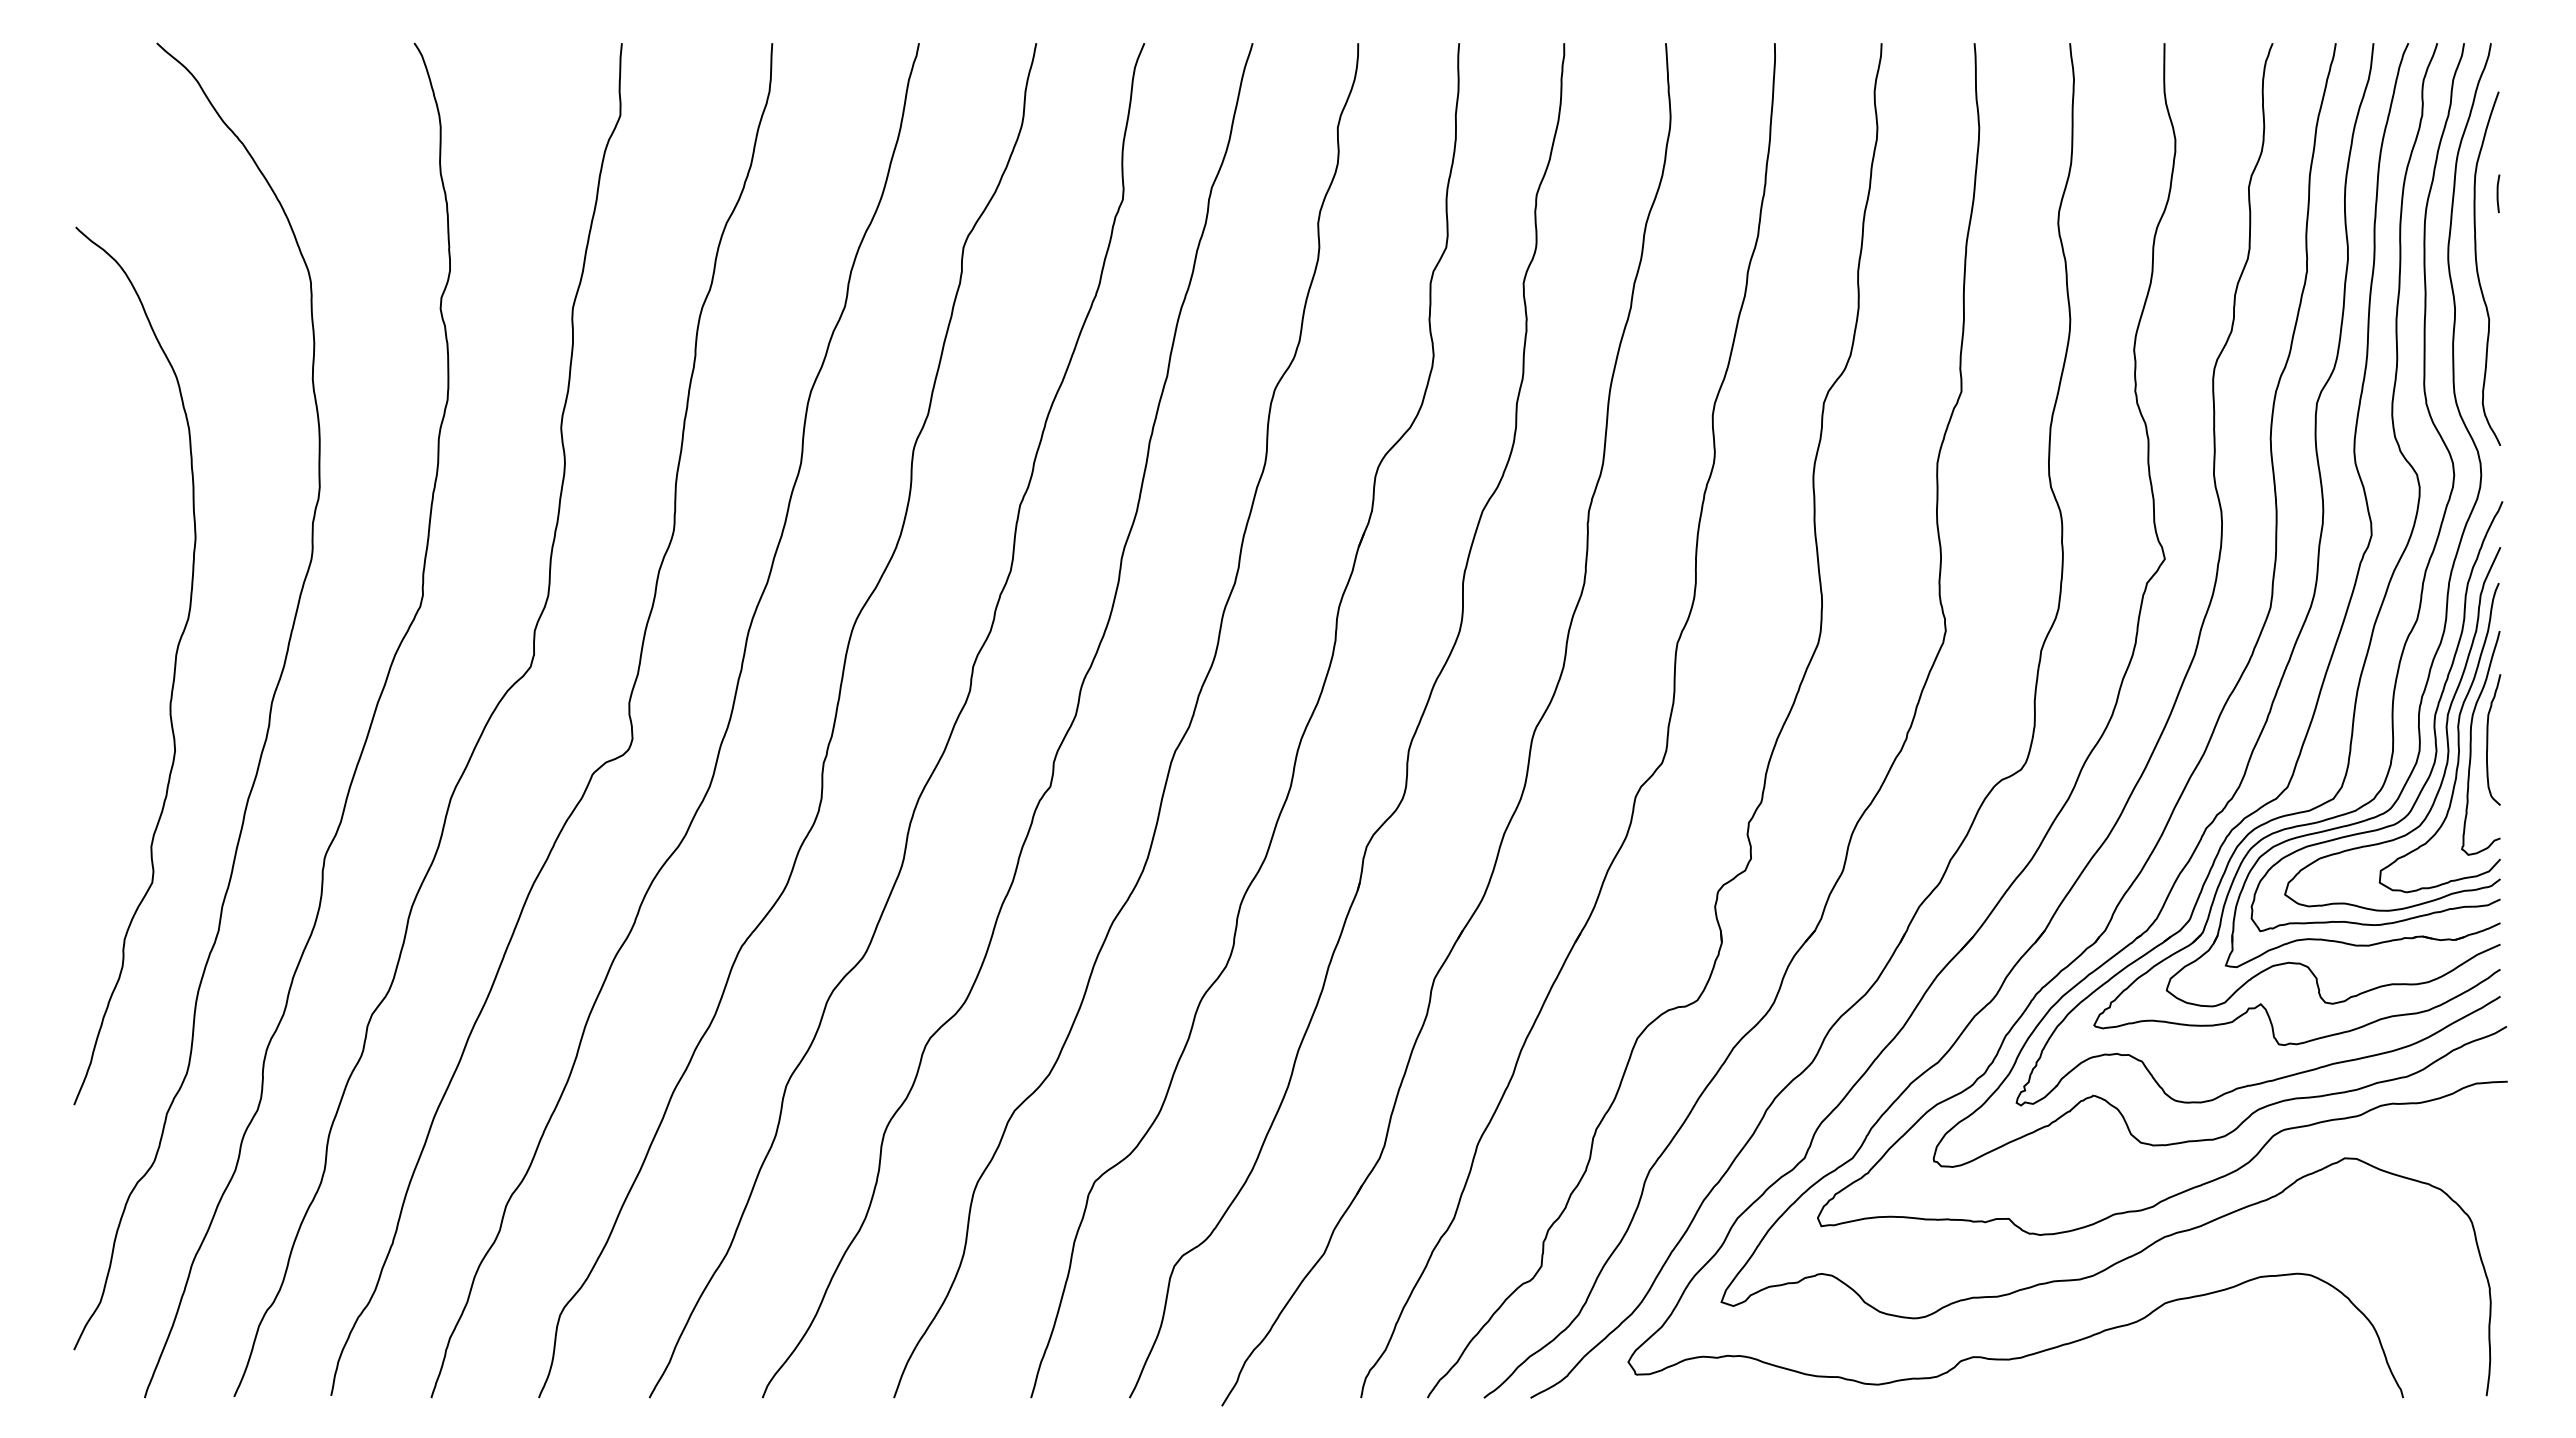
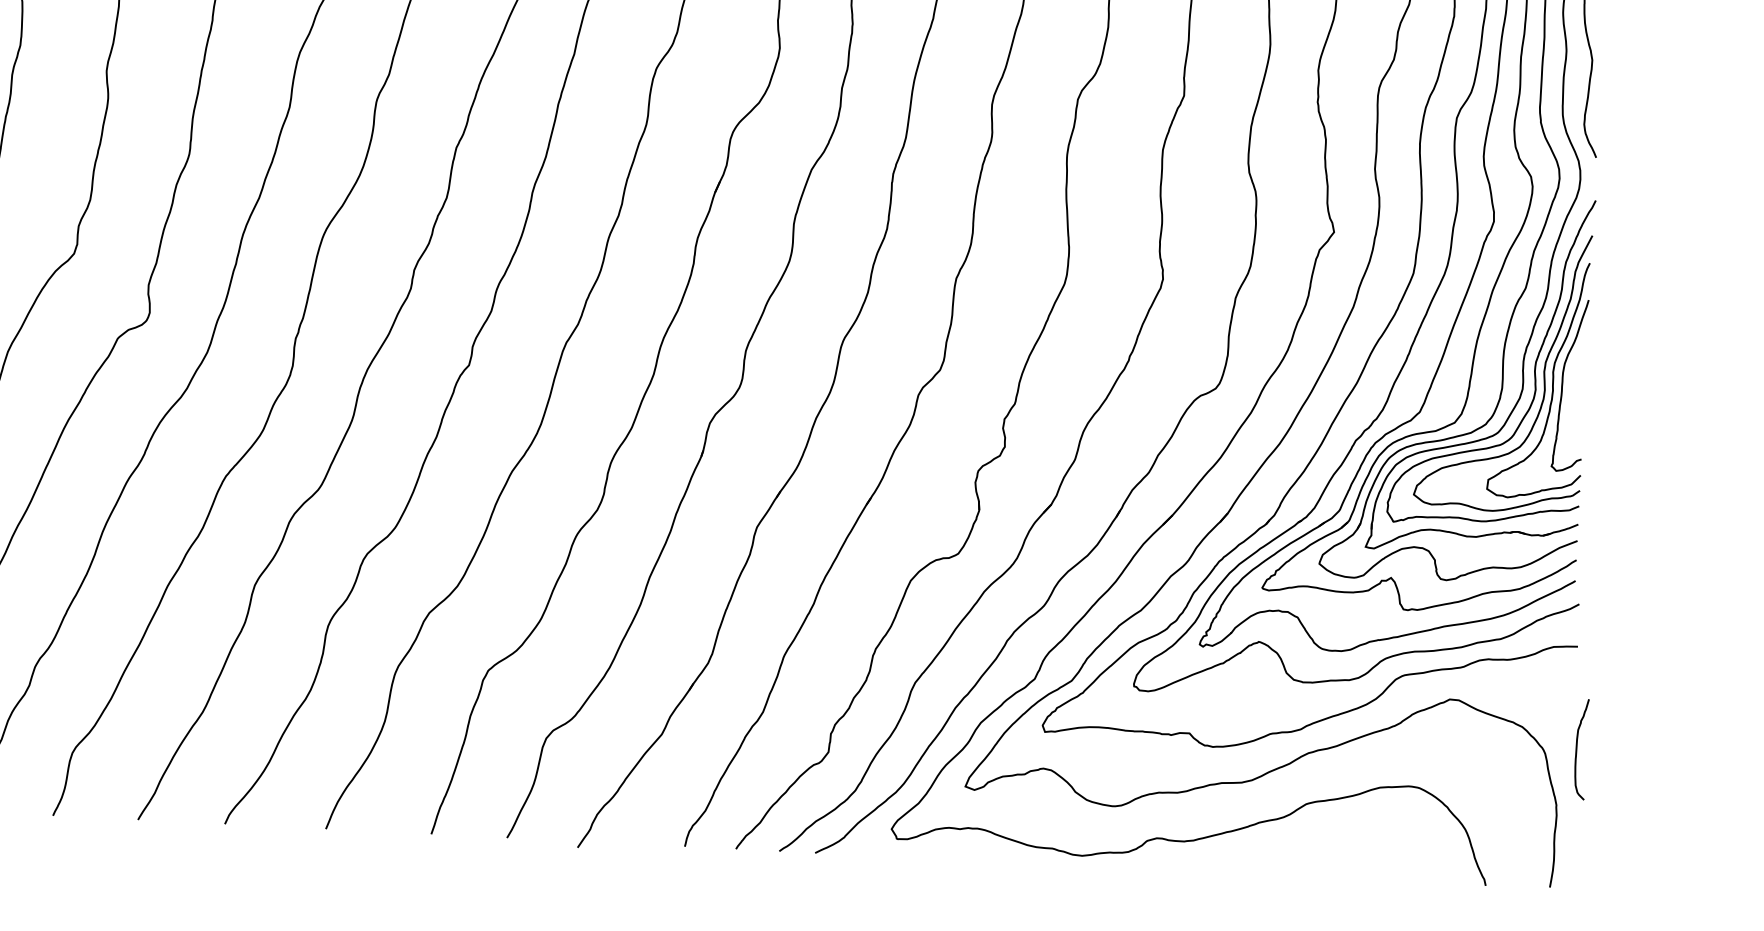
curve: (2488, 739) -> (1577, 748), moved

